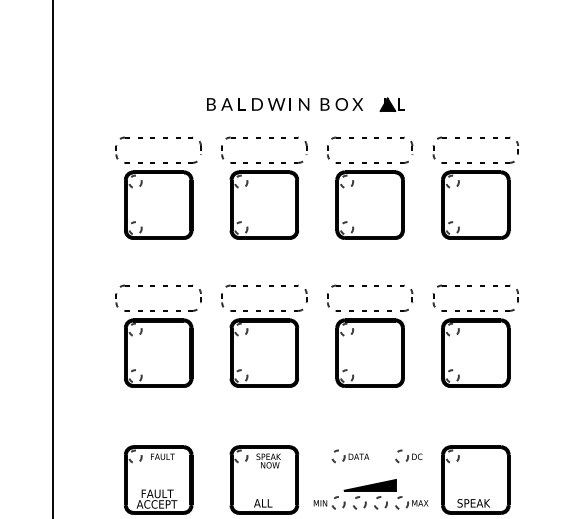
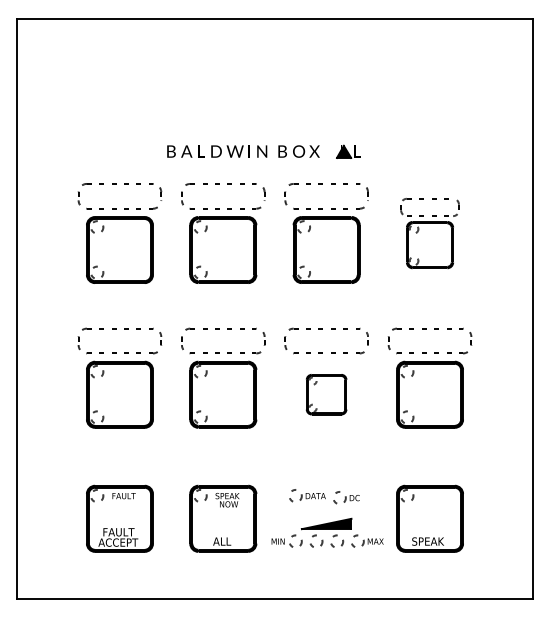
part: (475, 188) -> (429, 233), size x0.7
part: (369, 352) -> (326, 394), size x0.6
part: (408, 456) -> (346, 497), moved

